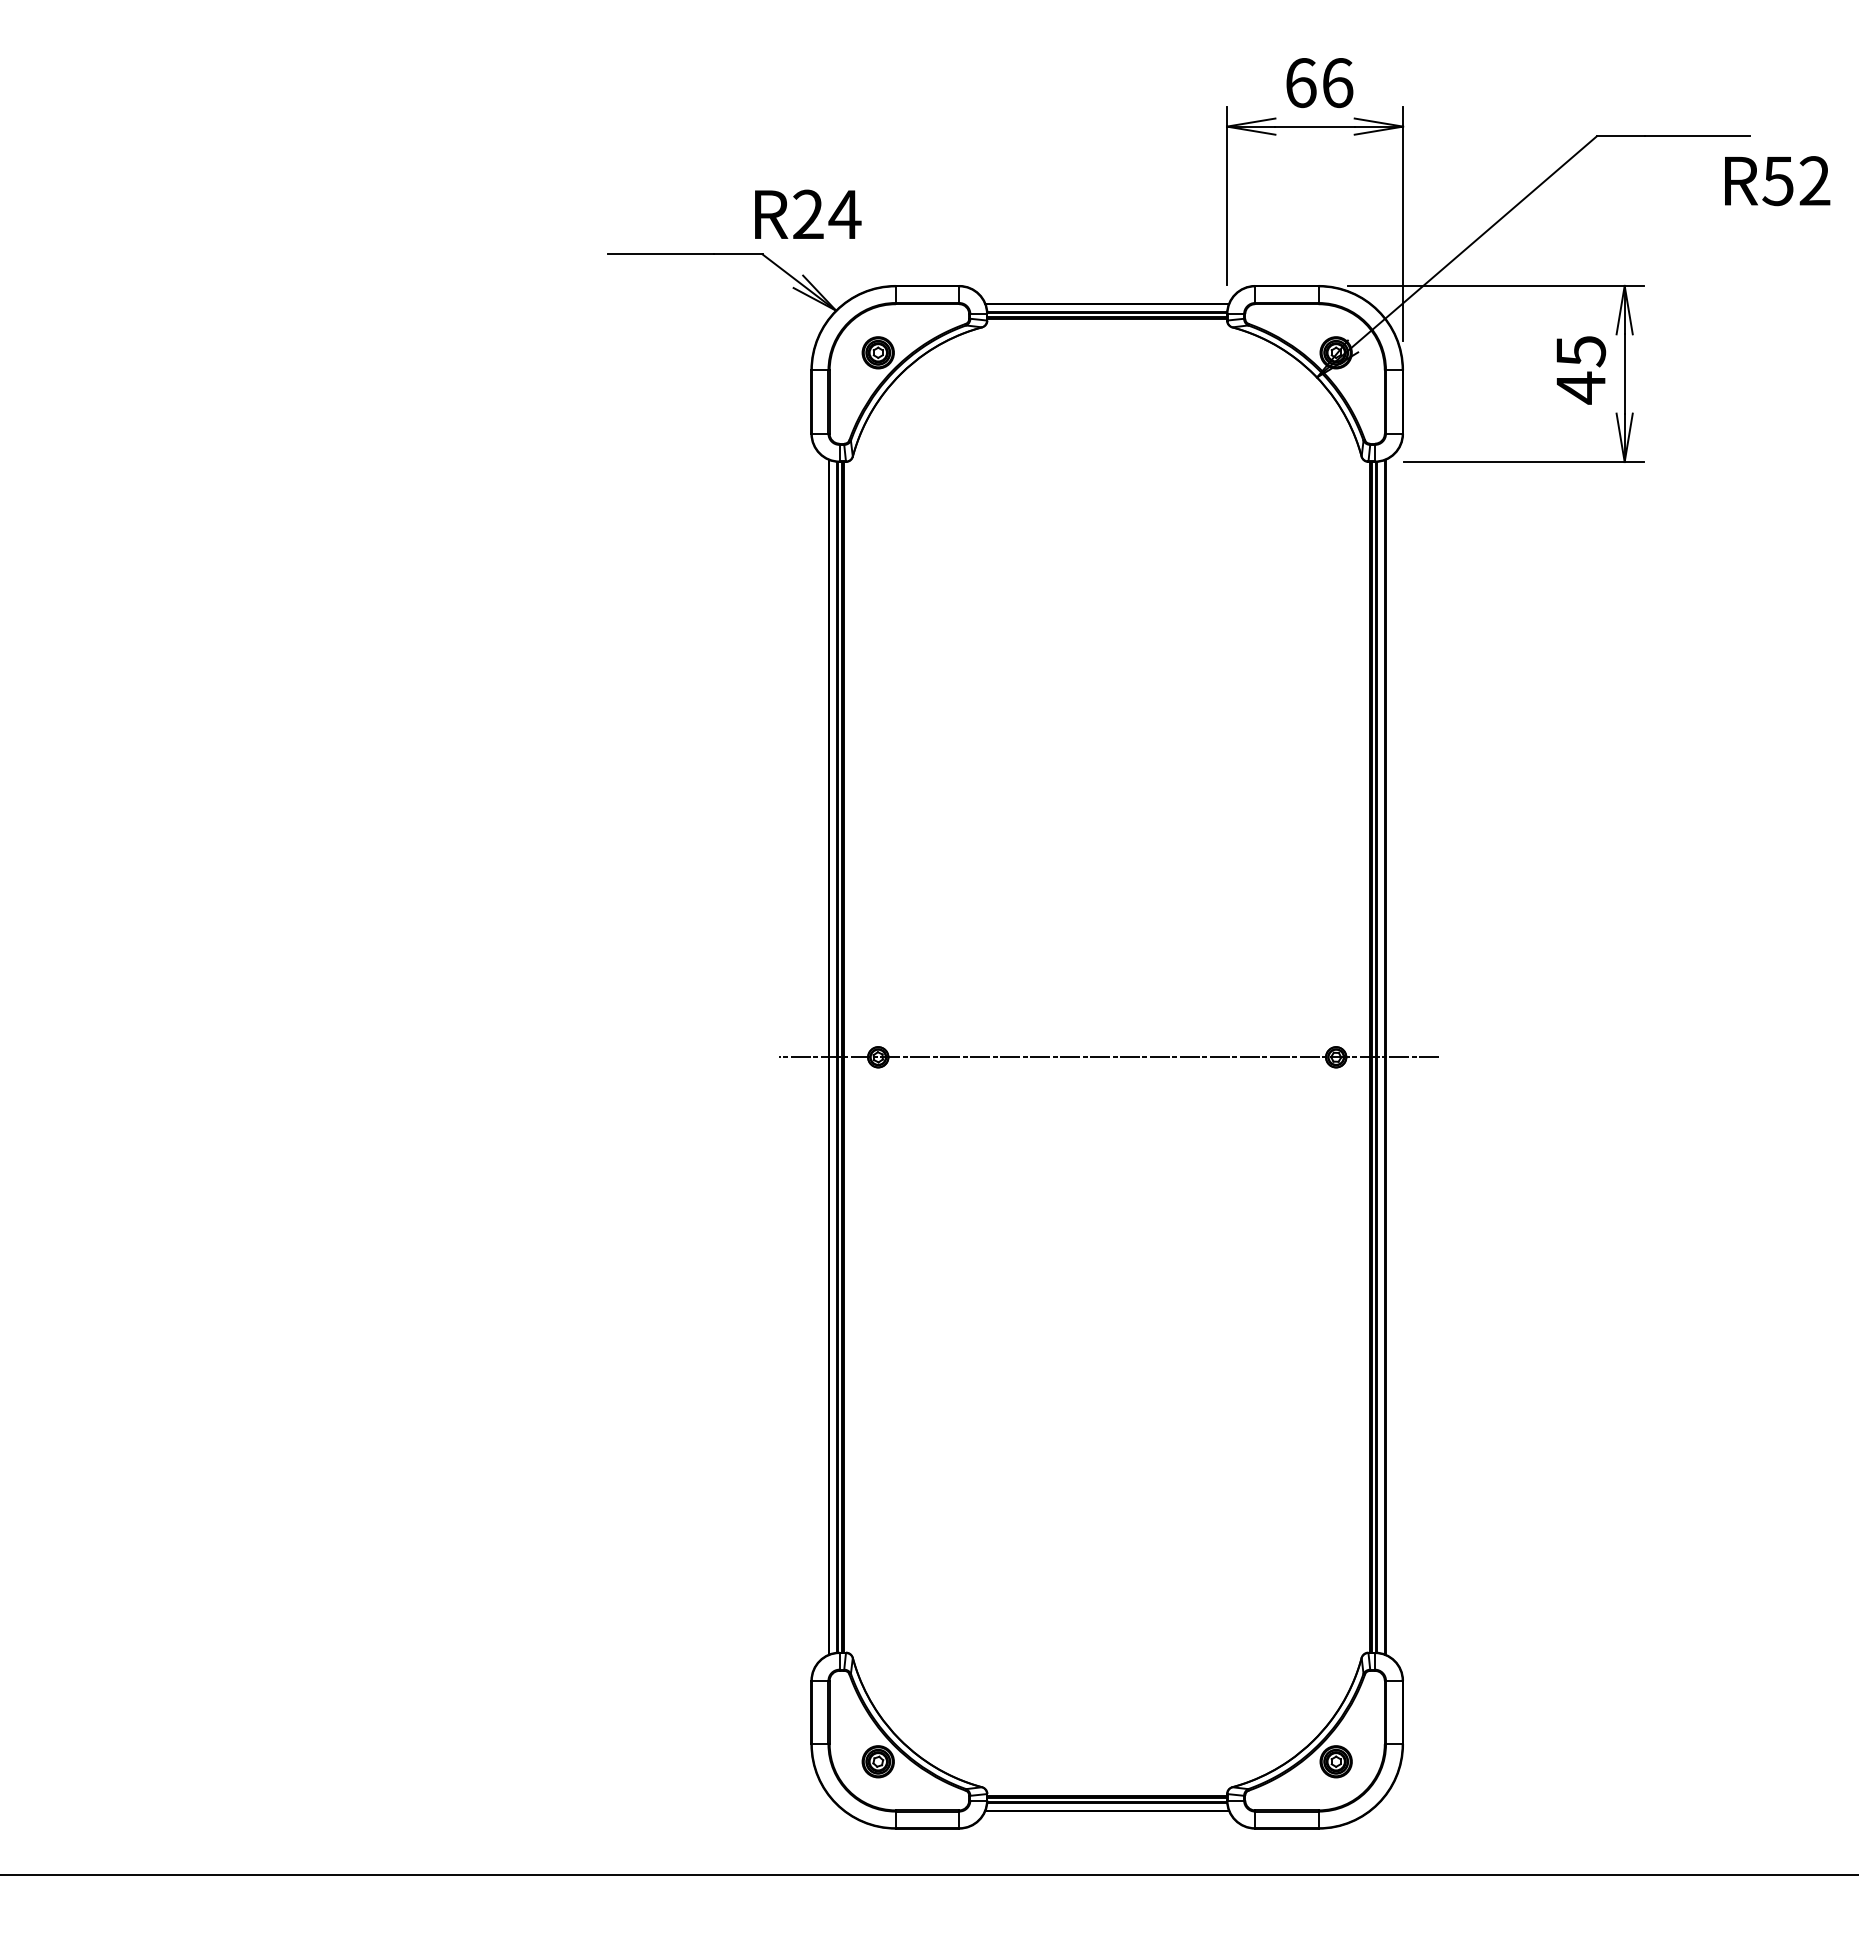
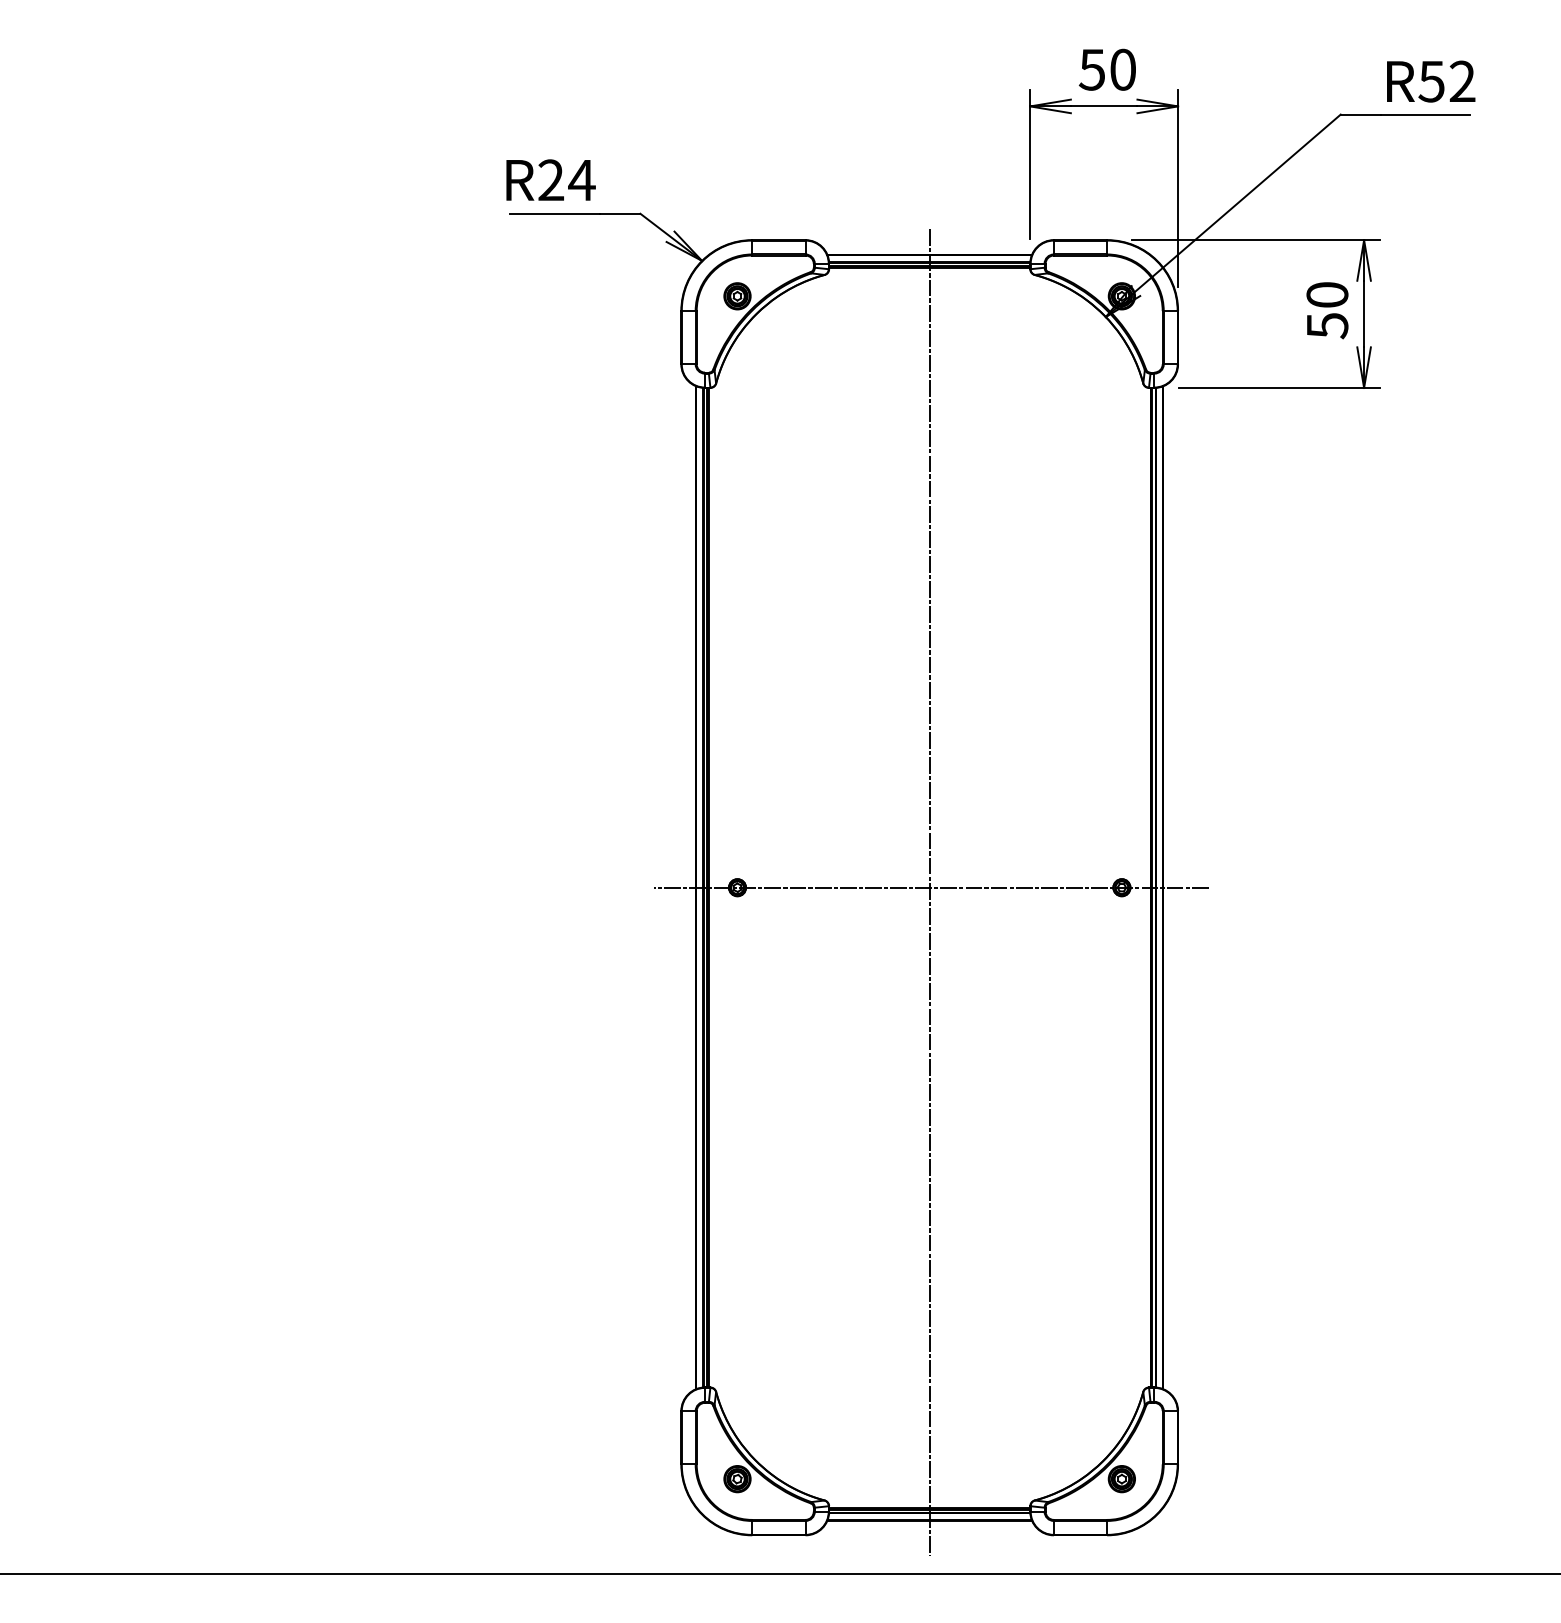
text: (1318, 83) -> (1107, 70), 66 -> 50
text: (1777, 181) -> (1431, 81), moved
text: (808, 213) -> (551, 179), moved
text: (1581, 370) -> (1327, 311), 45 -> 50
line: (1107, 1062) -> (929, 892), added

